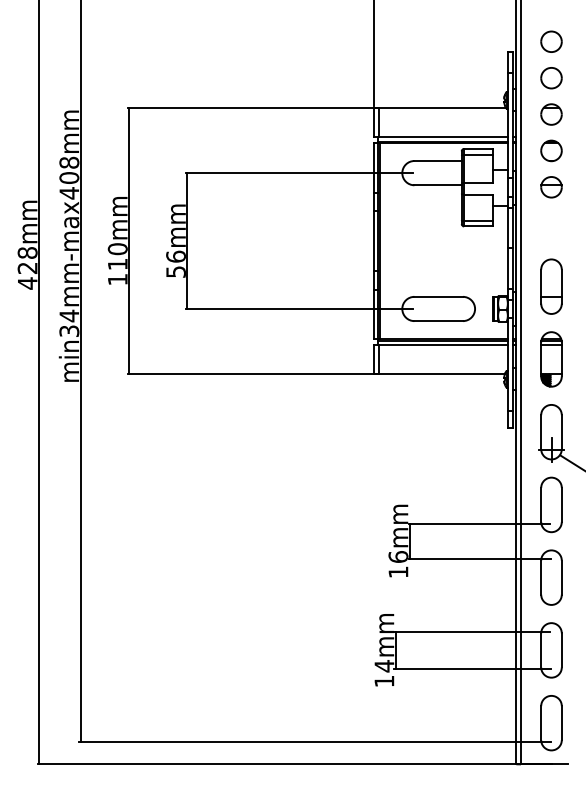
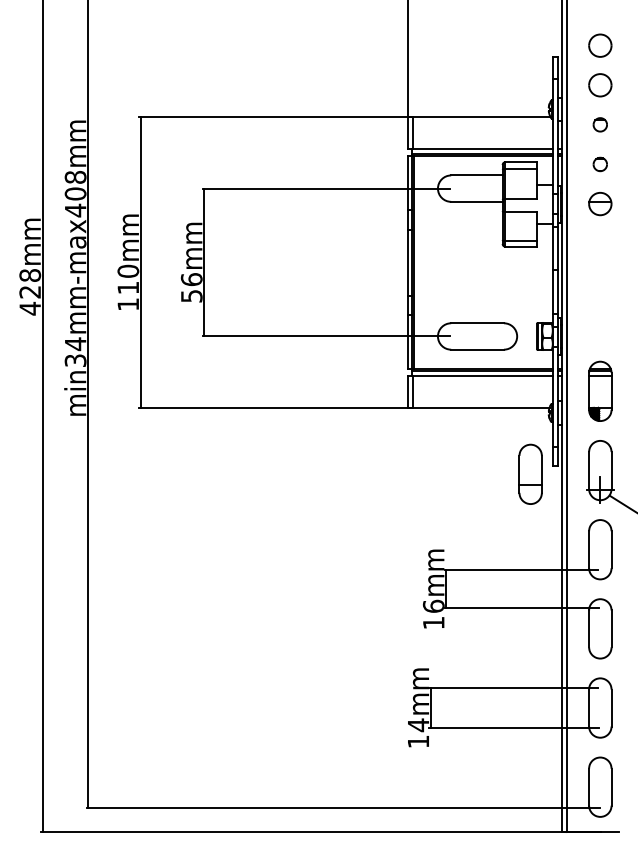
part: (551, 114) -> (600, 124), size x0.6
part: (551, 150) -> (600, 163), size x0.6
part: (551, 286) -> (530, 474), moved

